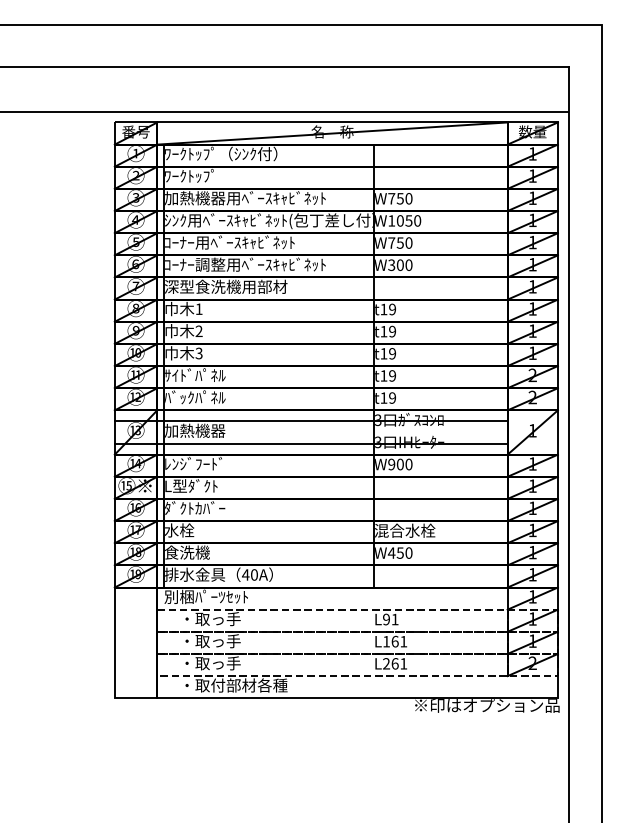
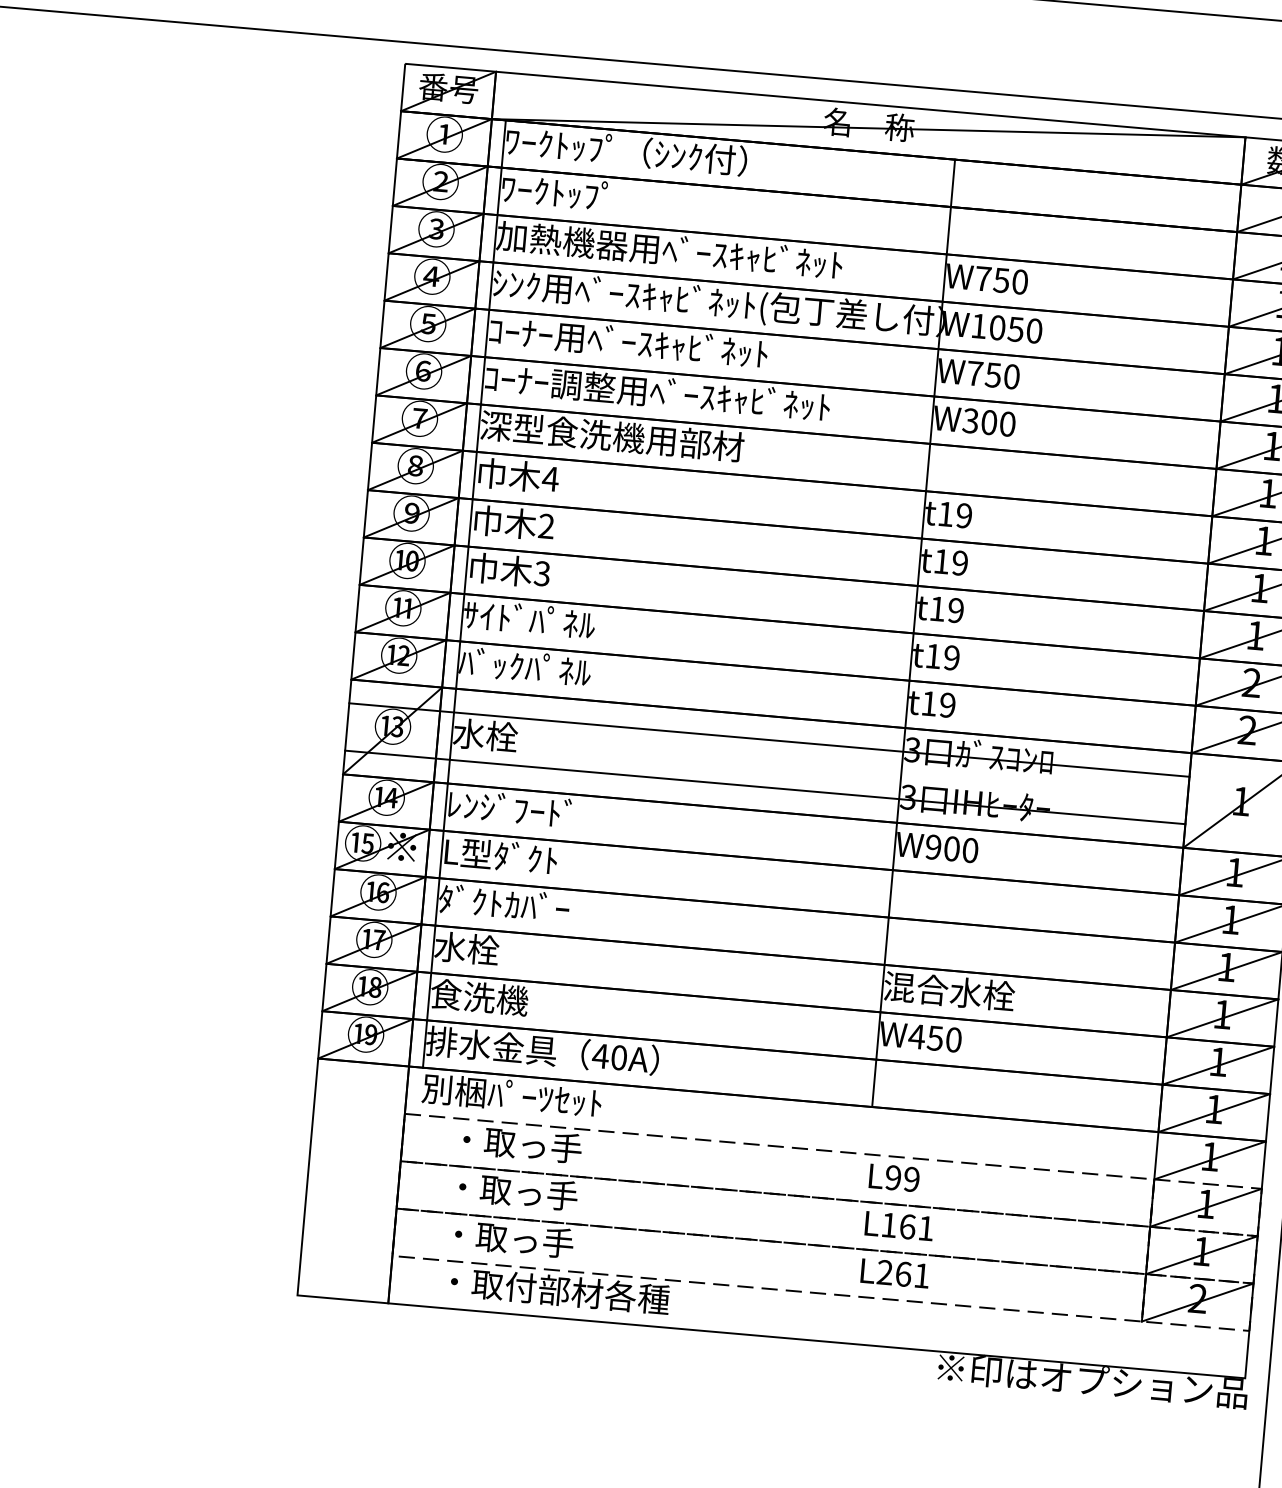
text: (198, 308) -> (549, 477), 1 -> 4
text: (195, 430) -> (520, 737), 加熱機器 -> 水栓
text: (394, 619) -> (910, 1179), L91 -> L99

